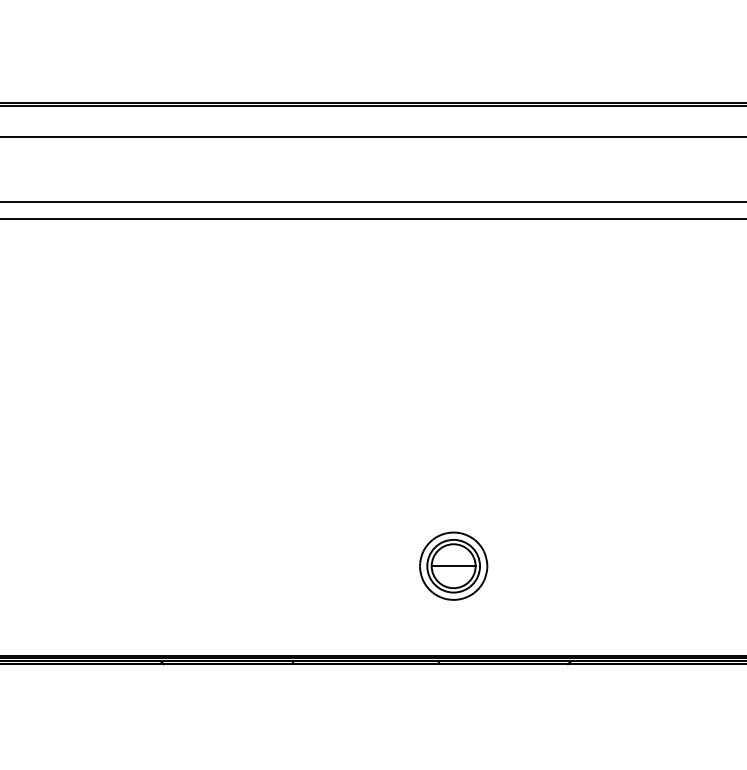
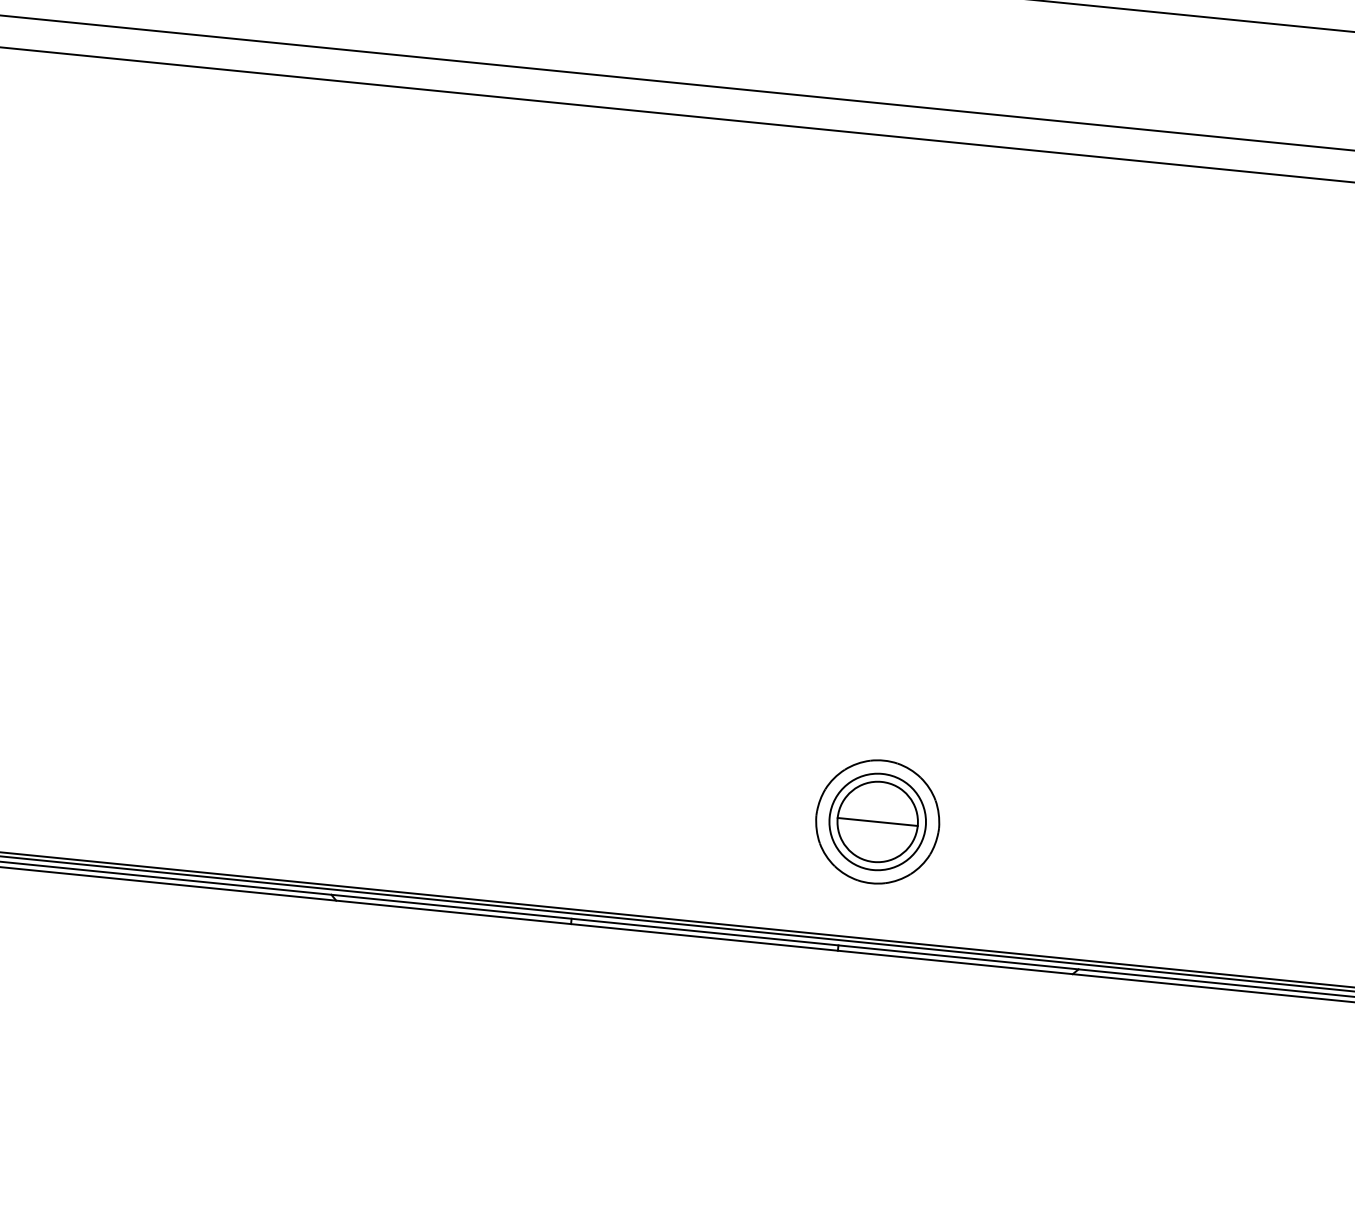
part: (453, 565) -> (877, 820), moved

